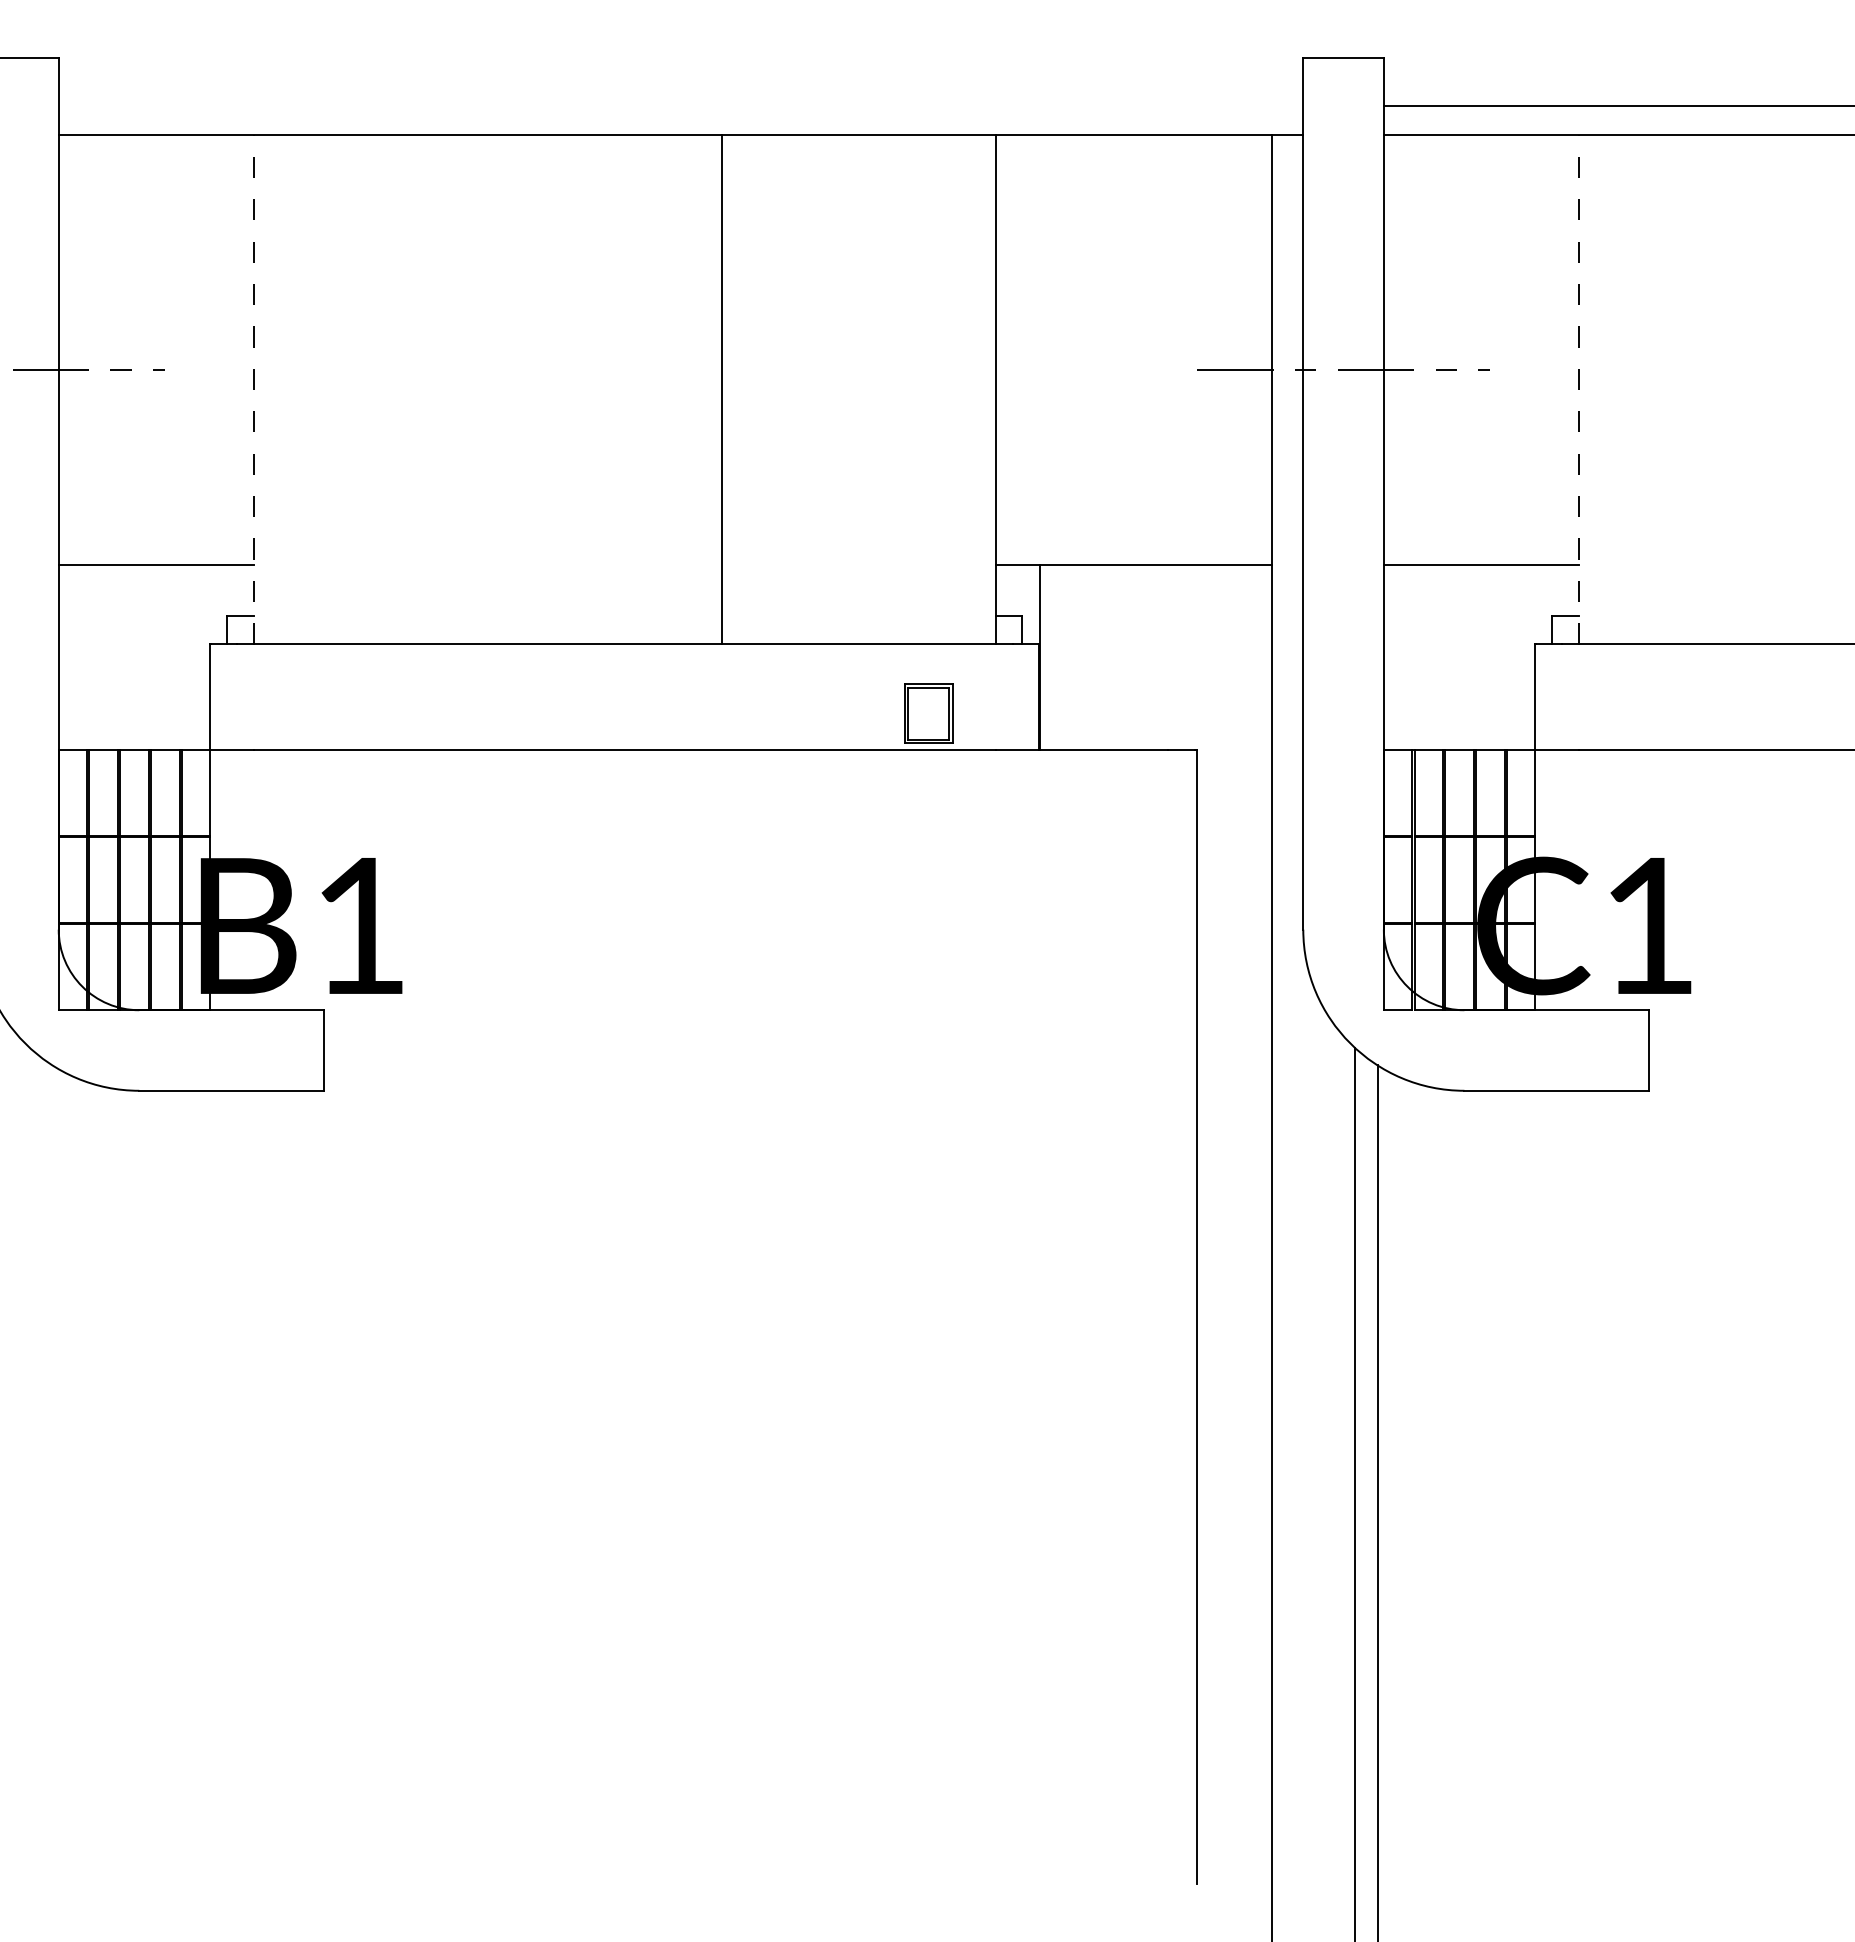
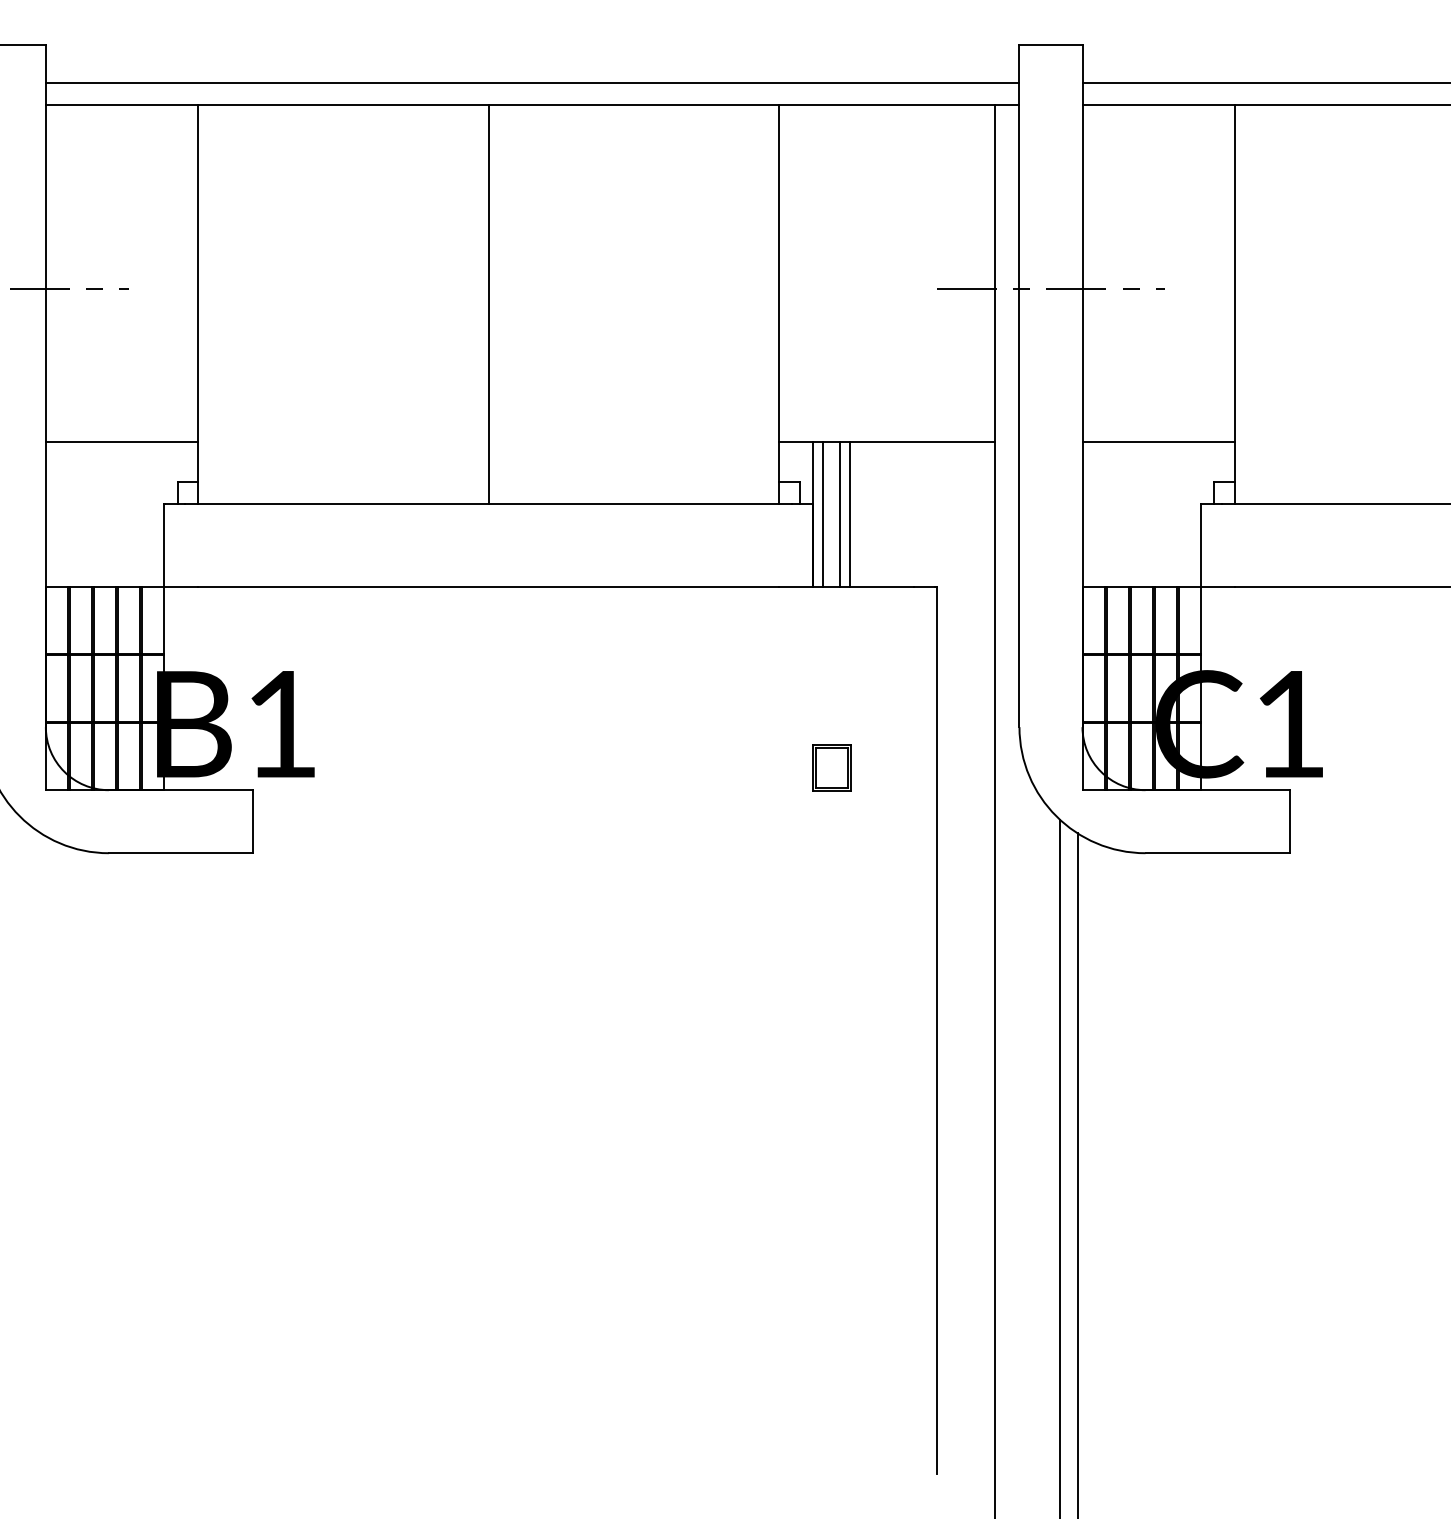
line: (680, 106) -> (532, 83), added
line: (253, 389) -> (198, 304), dashed -> solid
line: (721, 389) -> (488, 304), moved
line: (1578, 389) -> (1234, 304), dashed -> solid
line: (1052, 657) -> (823, 514), added
line: (1073, 657) -> (839, 514), added
line: (1086, 657) -> (849, 514), added
part: (928, 713) -> (831, 767), moved

